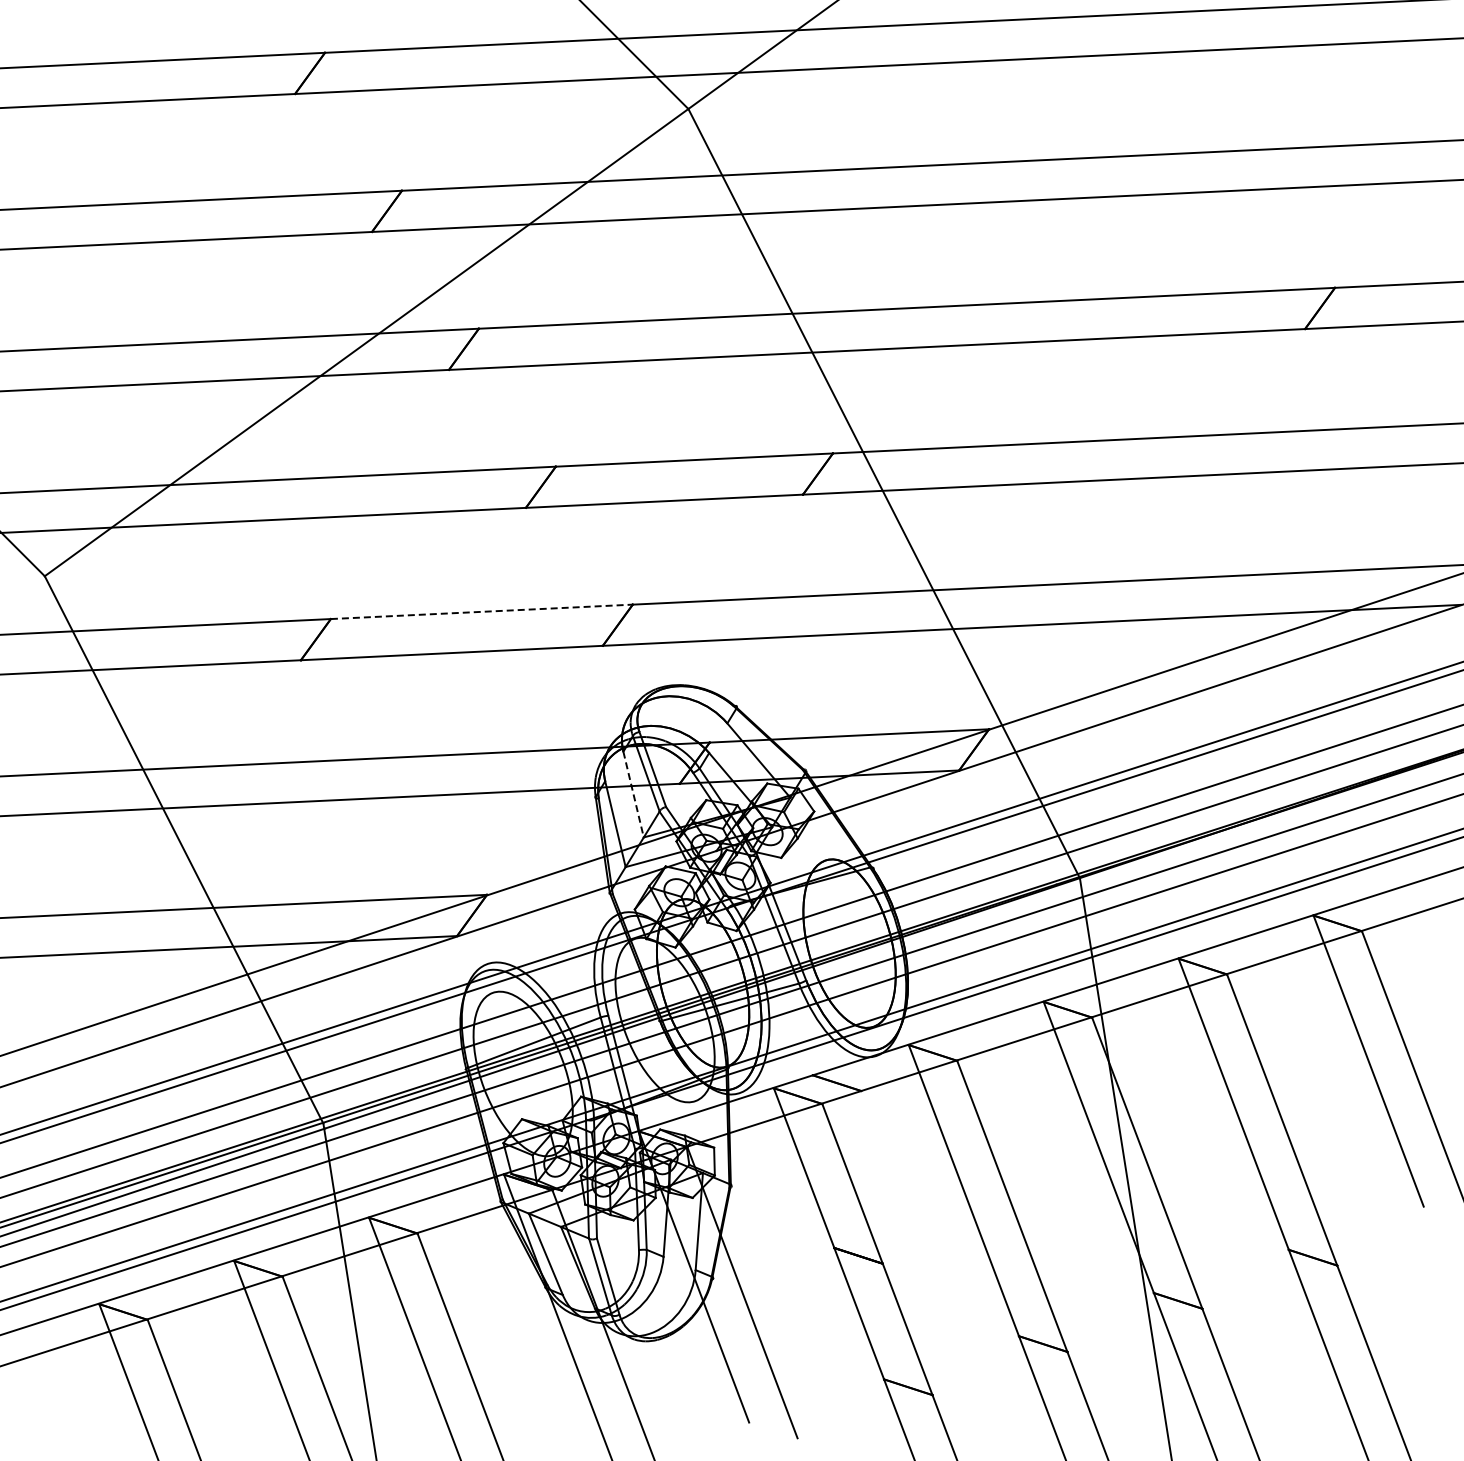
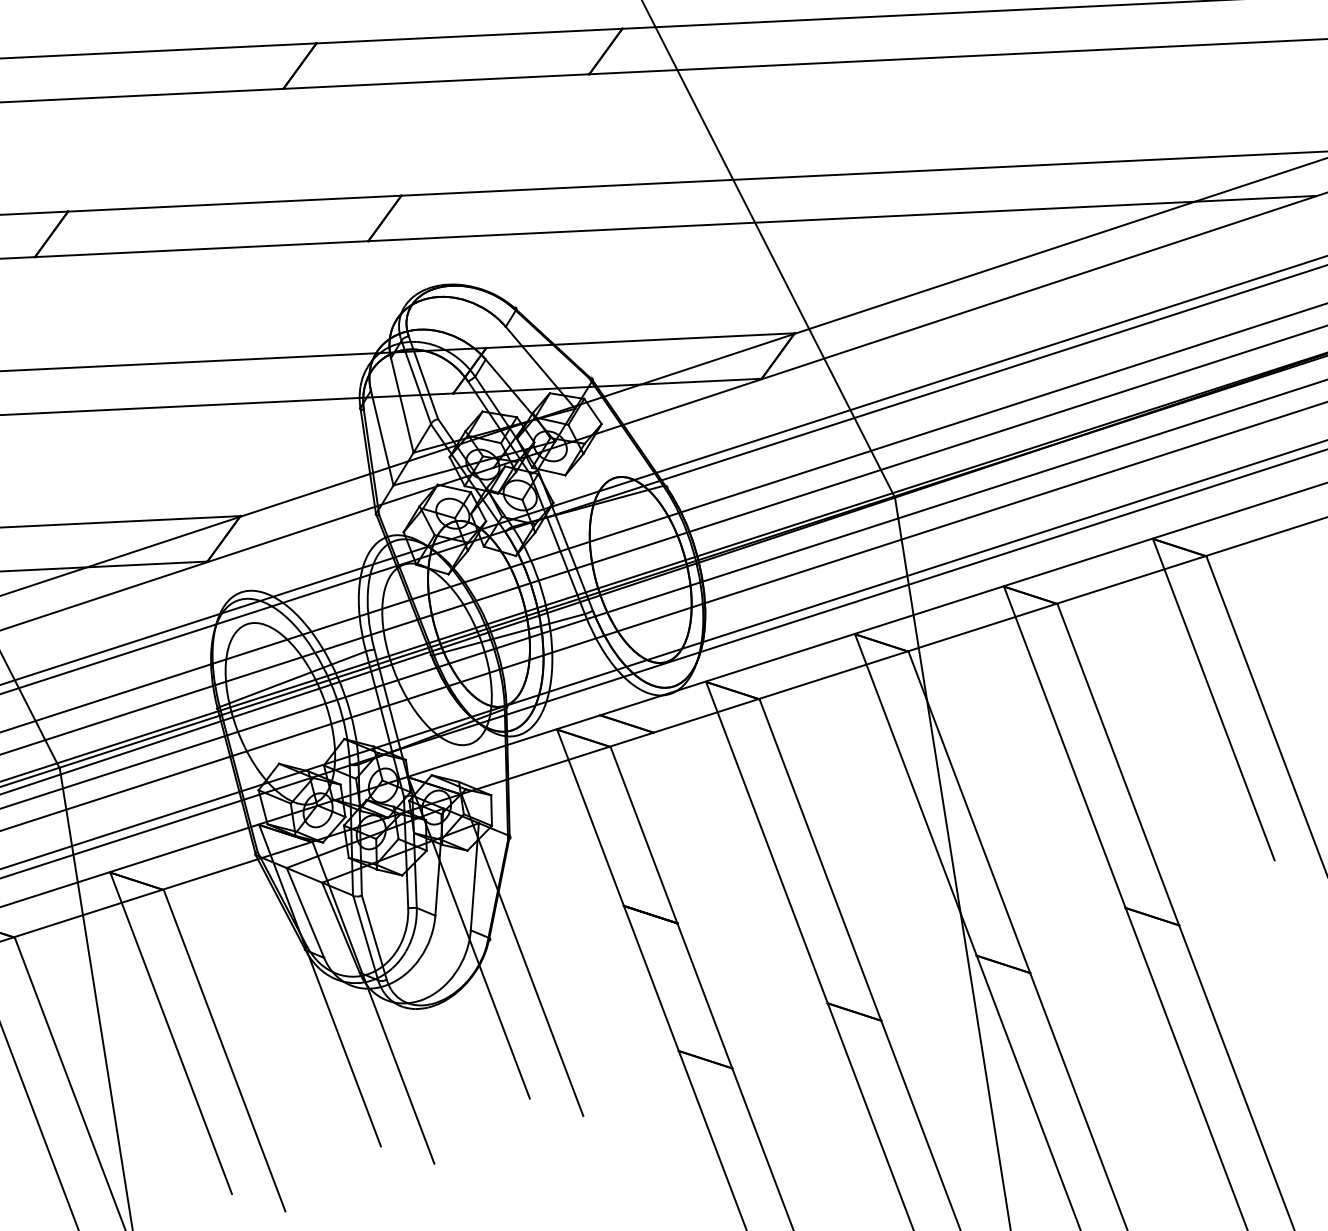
line: (482, 611) -> (235, 203), dashed -> solid
line: (633, 795) -> (402, 406), dashed -> solid

